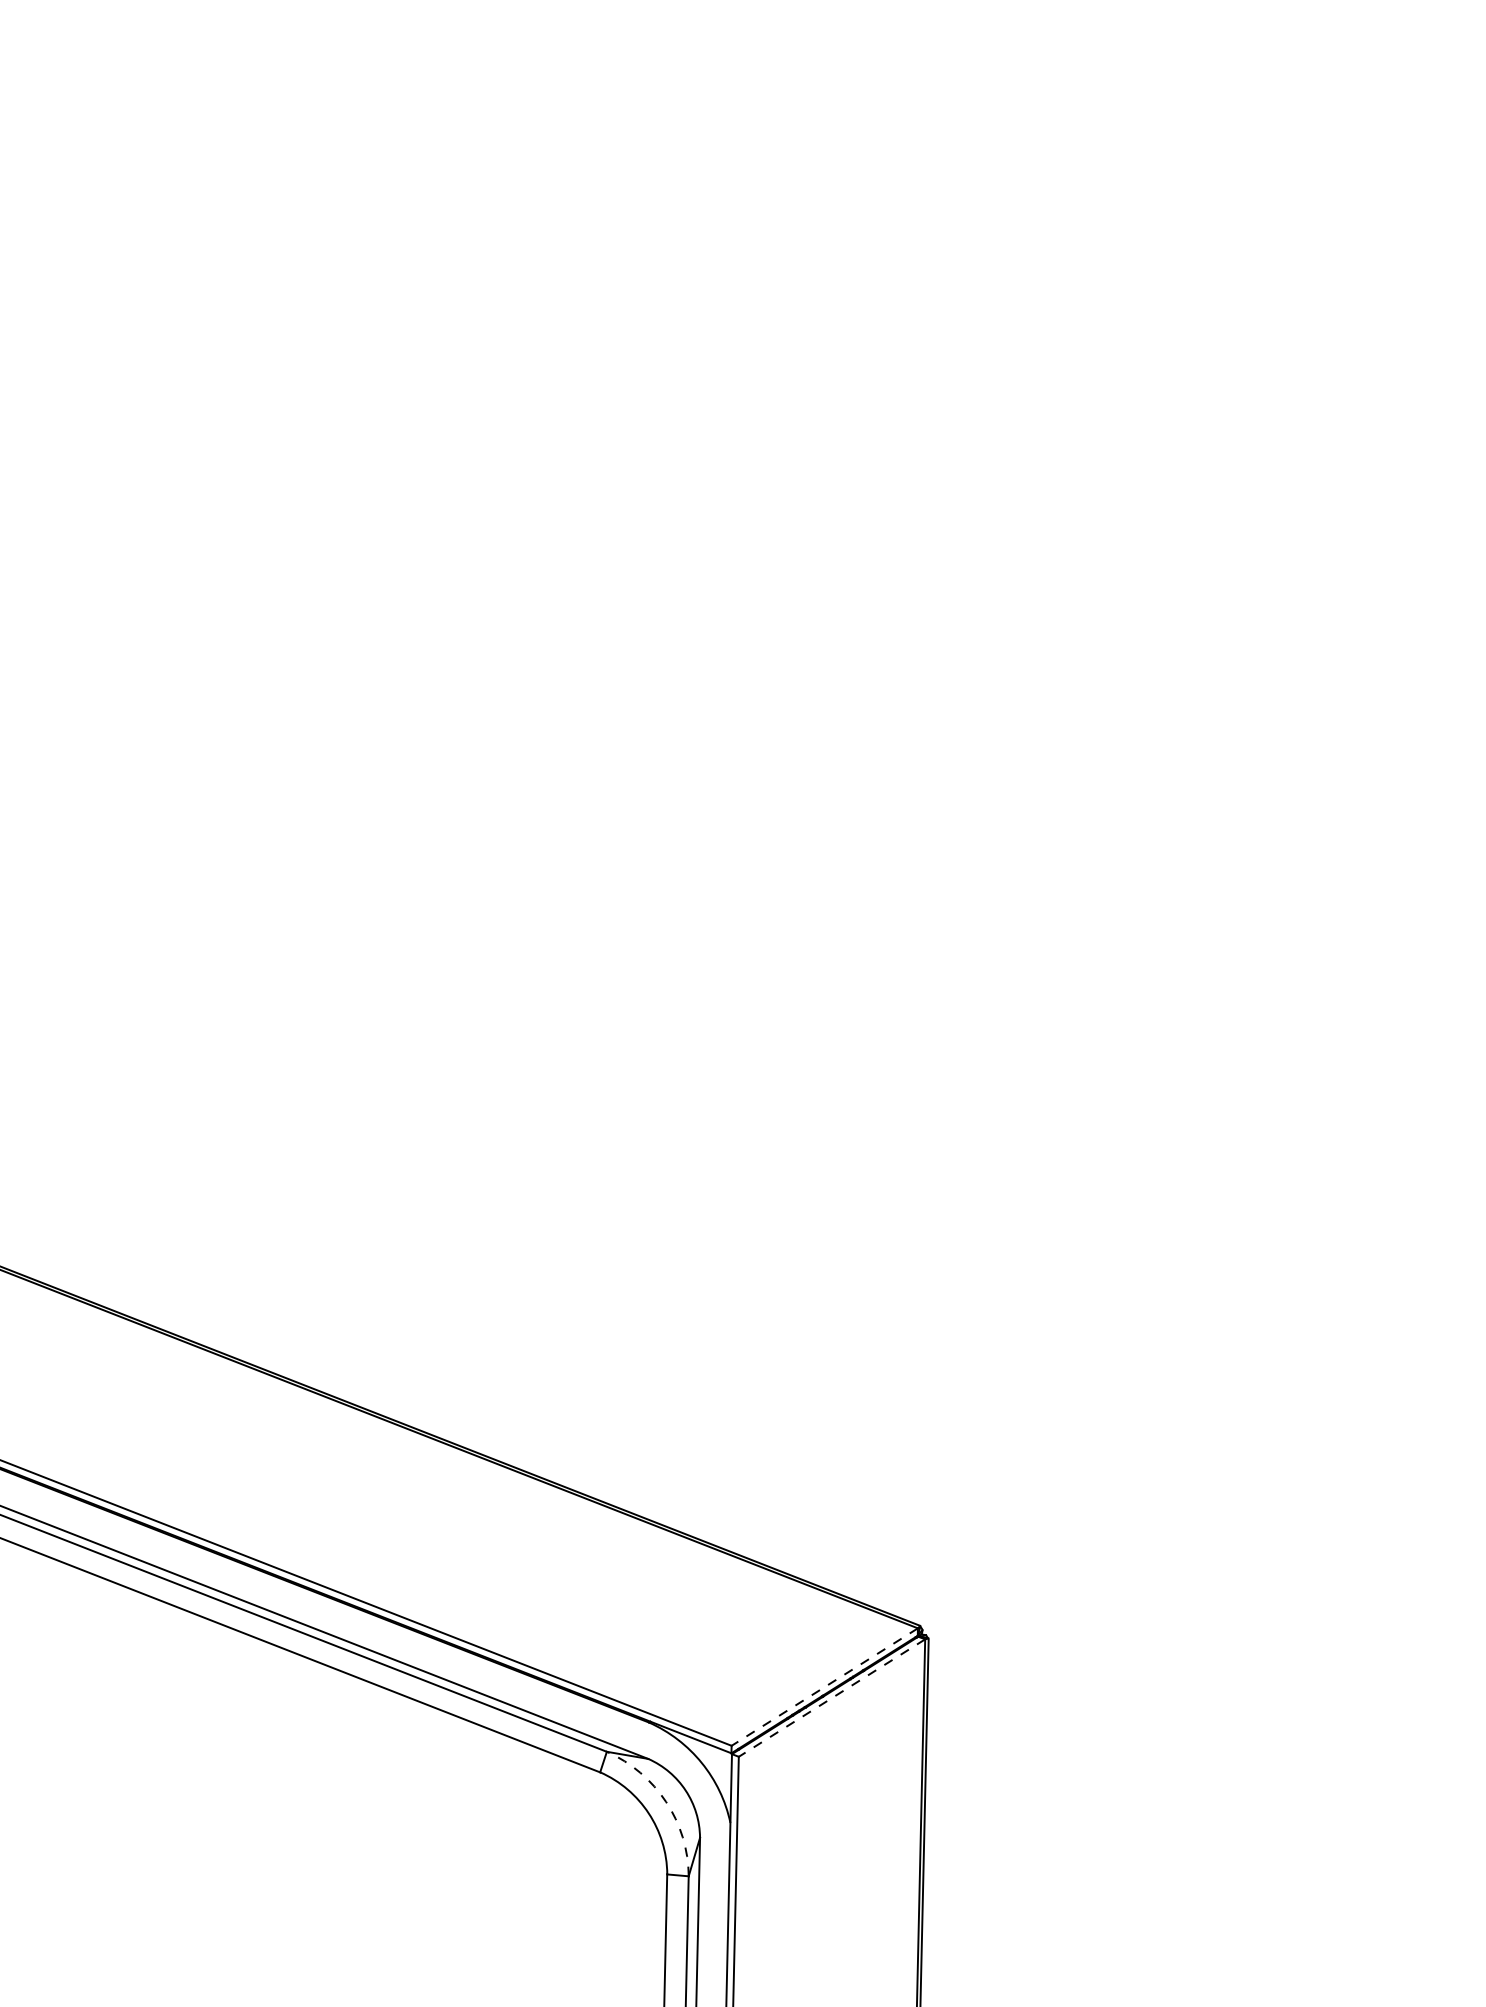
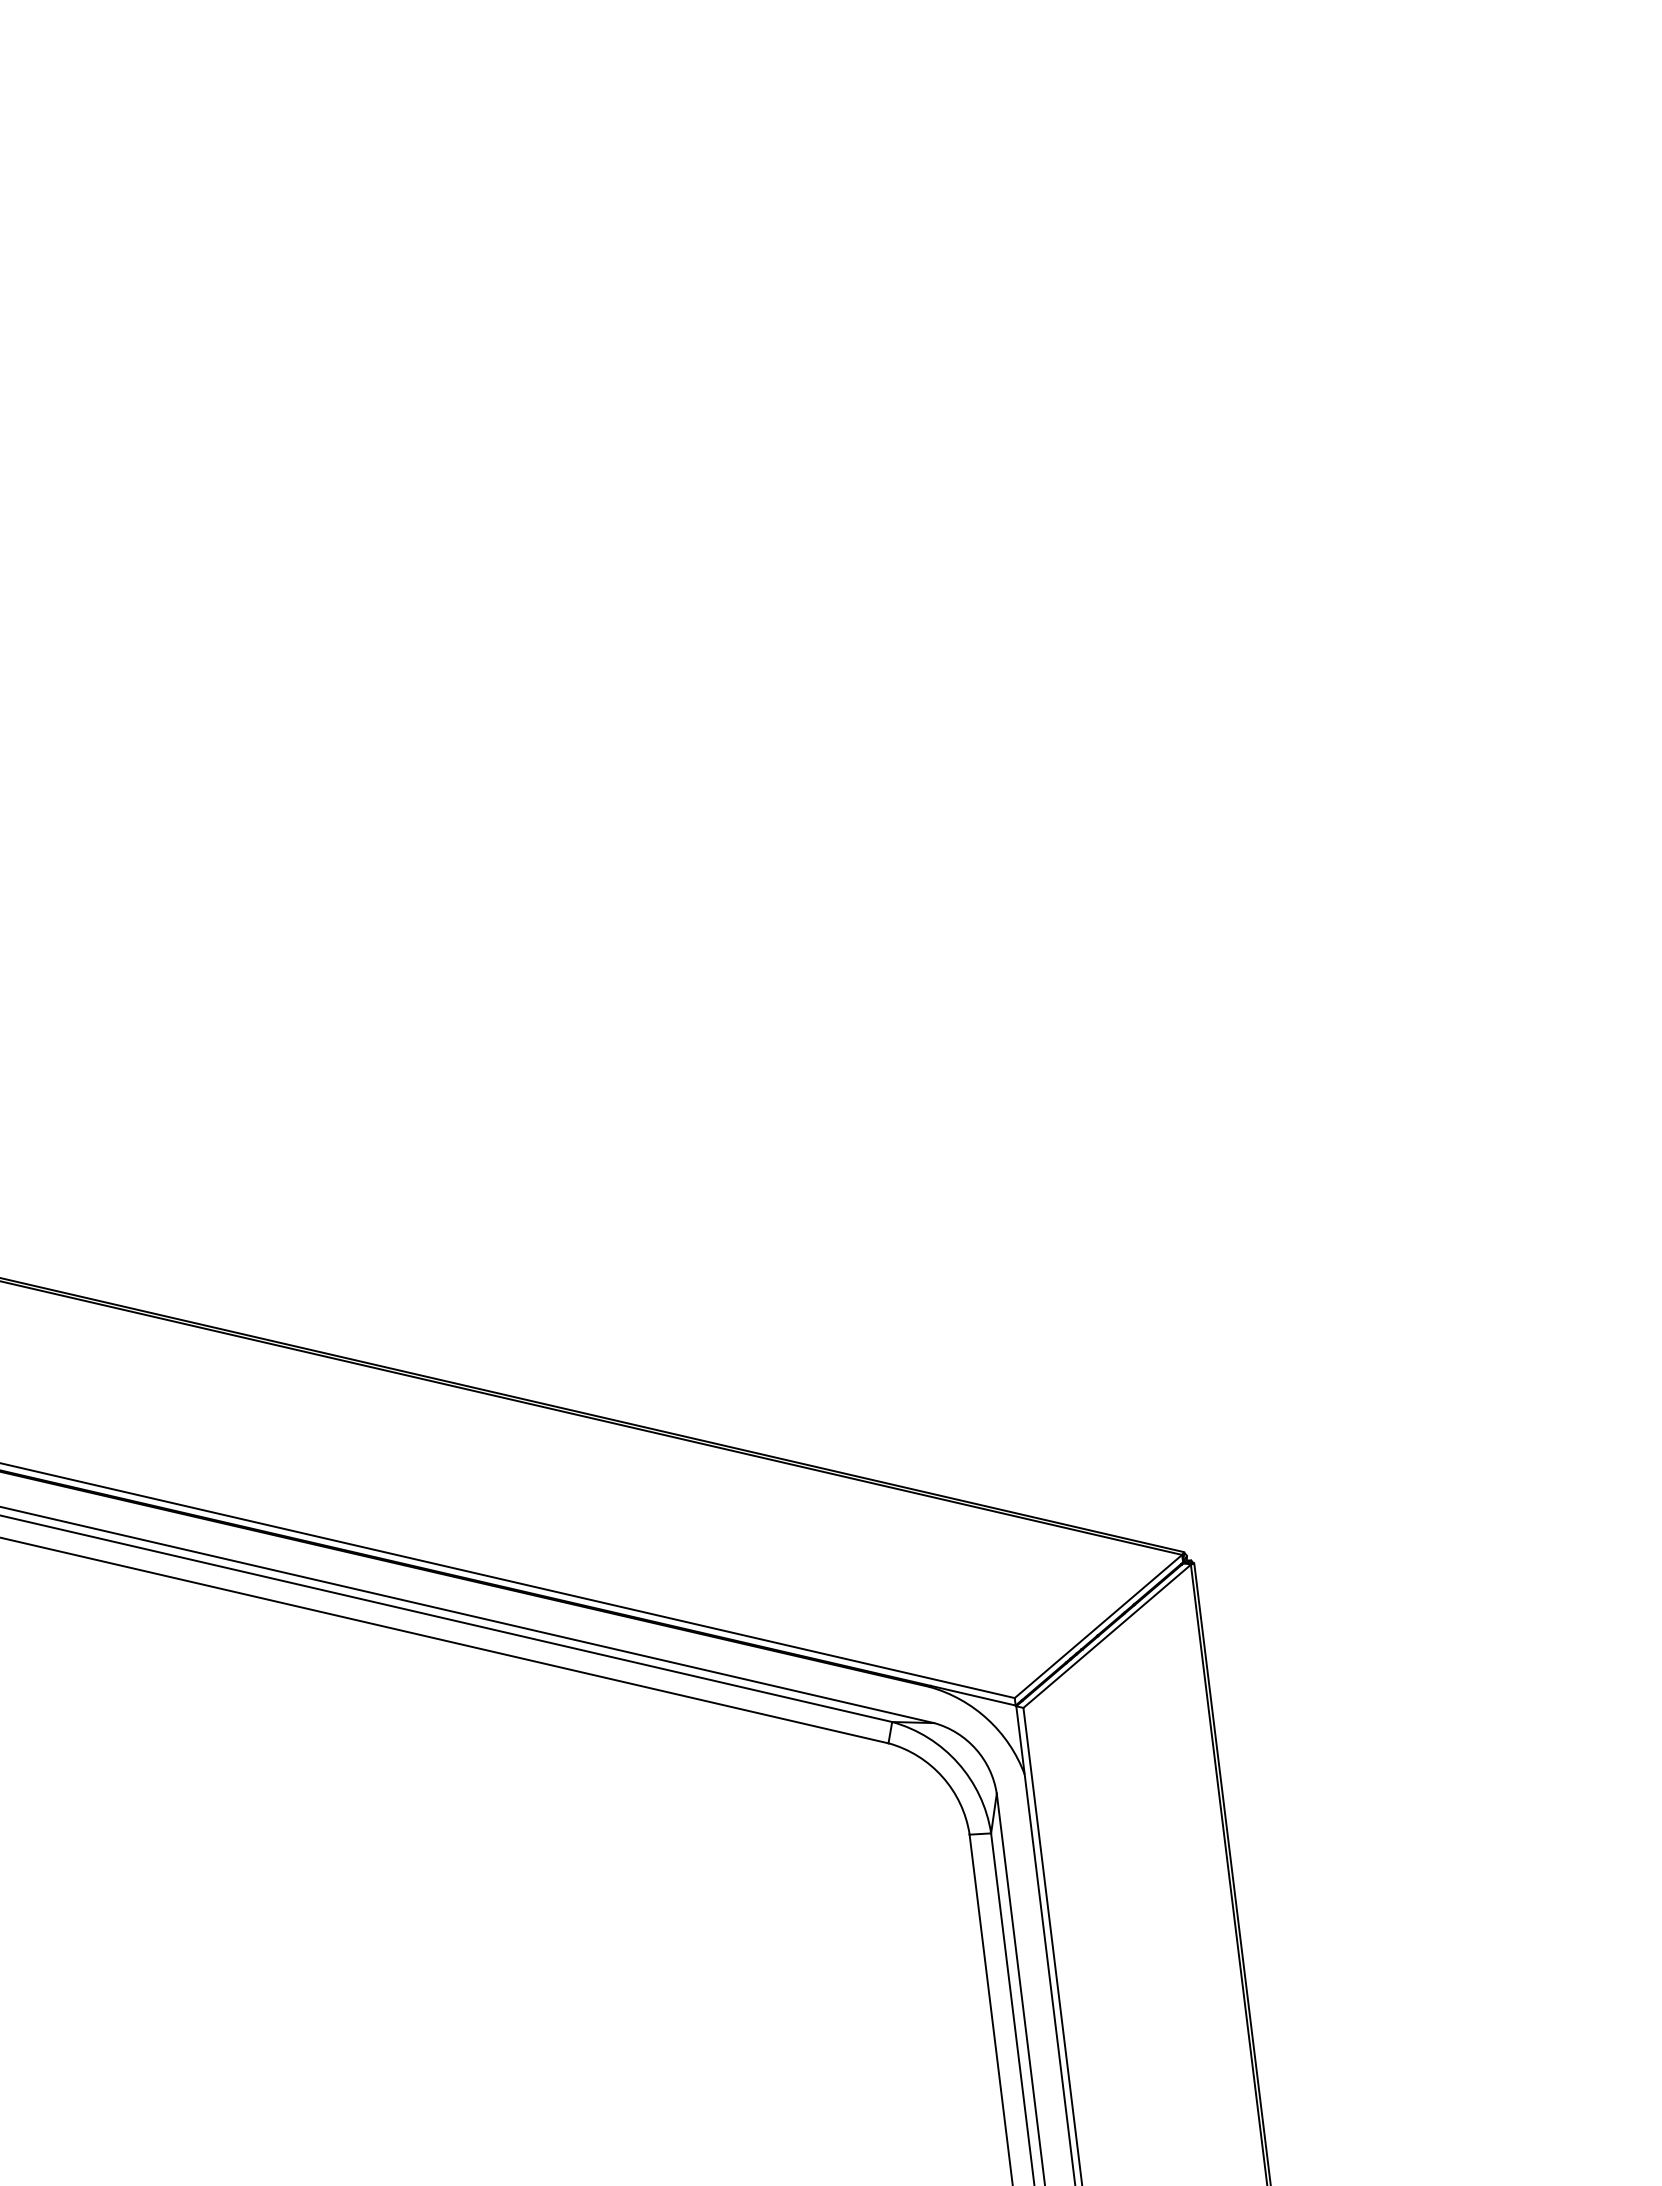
line: (824, 1687) -> (1098, 1626), dashed -> solid
line: (831, 1698) -> (1106, 1636), dashed -> solid
arc: (666, 1802) -> (958, 1763), dashed -> solid

